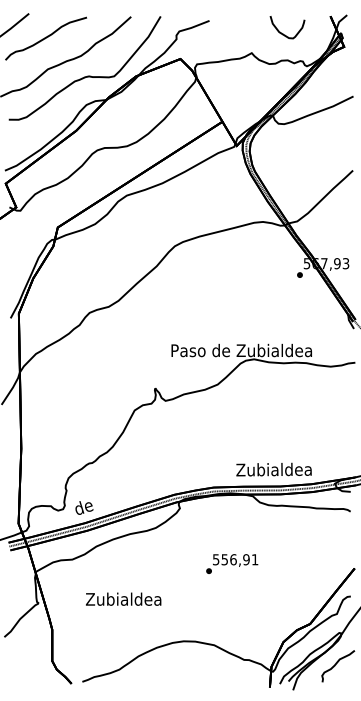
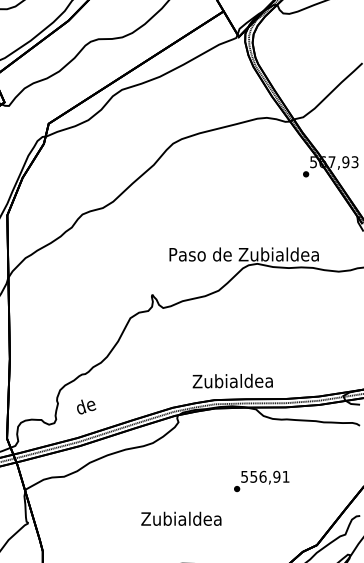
text: (273, 469) -> (232, 380), moved
text: (84, 507) -> (86, 406), moved
text: (232, 563) -> (262, 480), moved
text: (123, 598) -> (181, 518), moved

